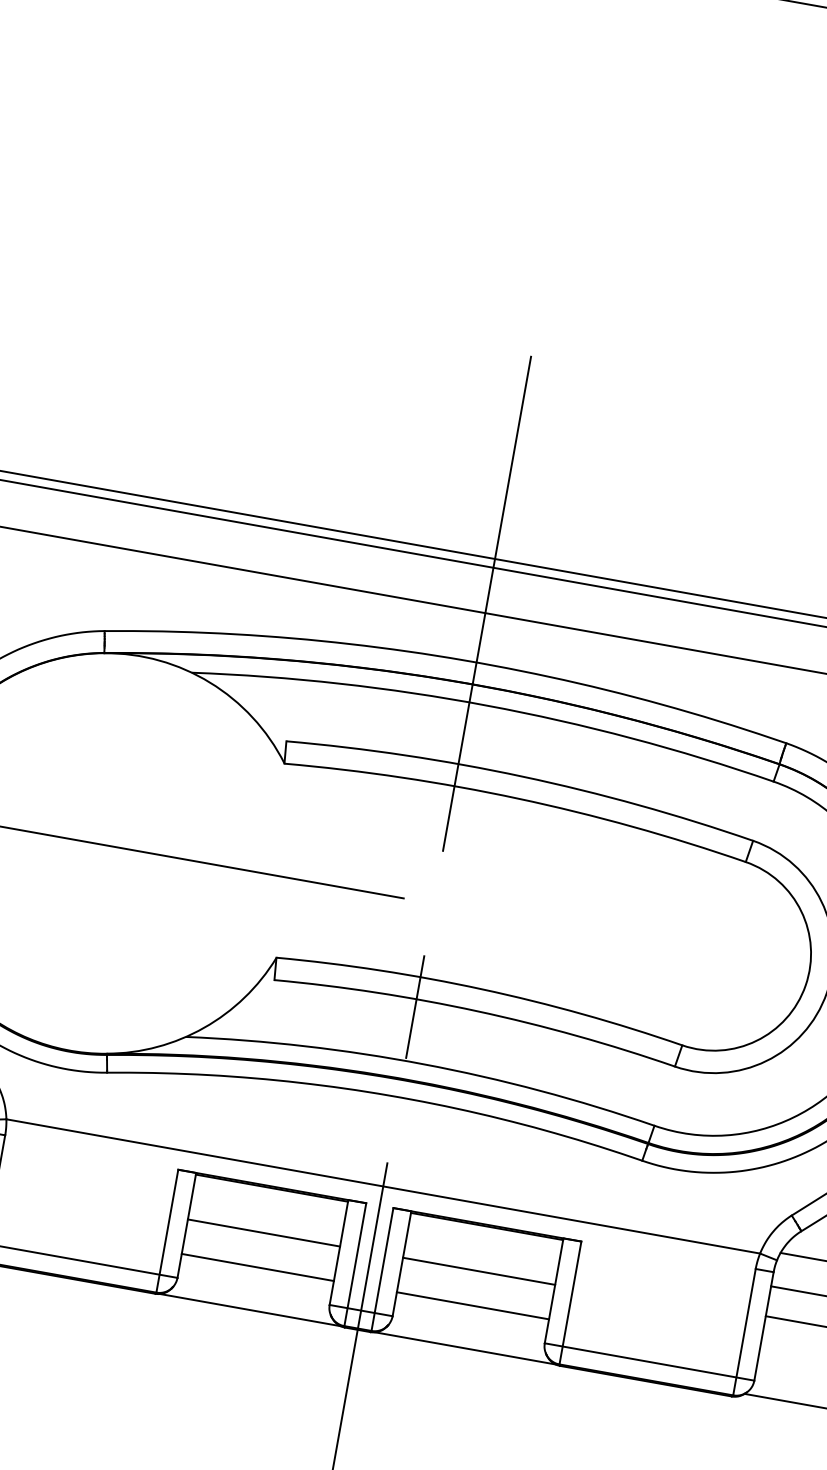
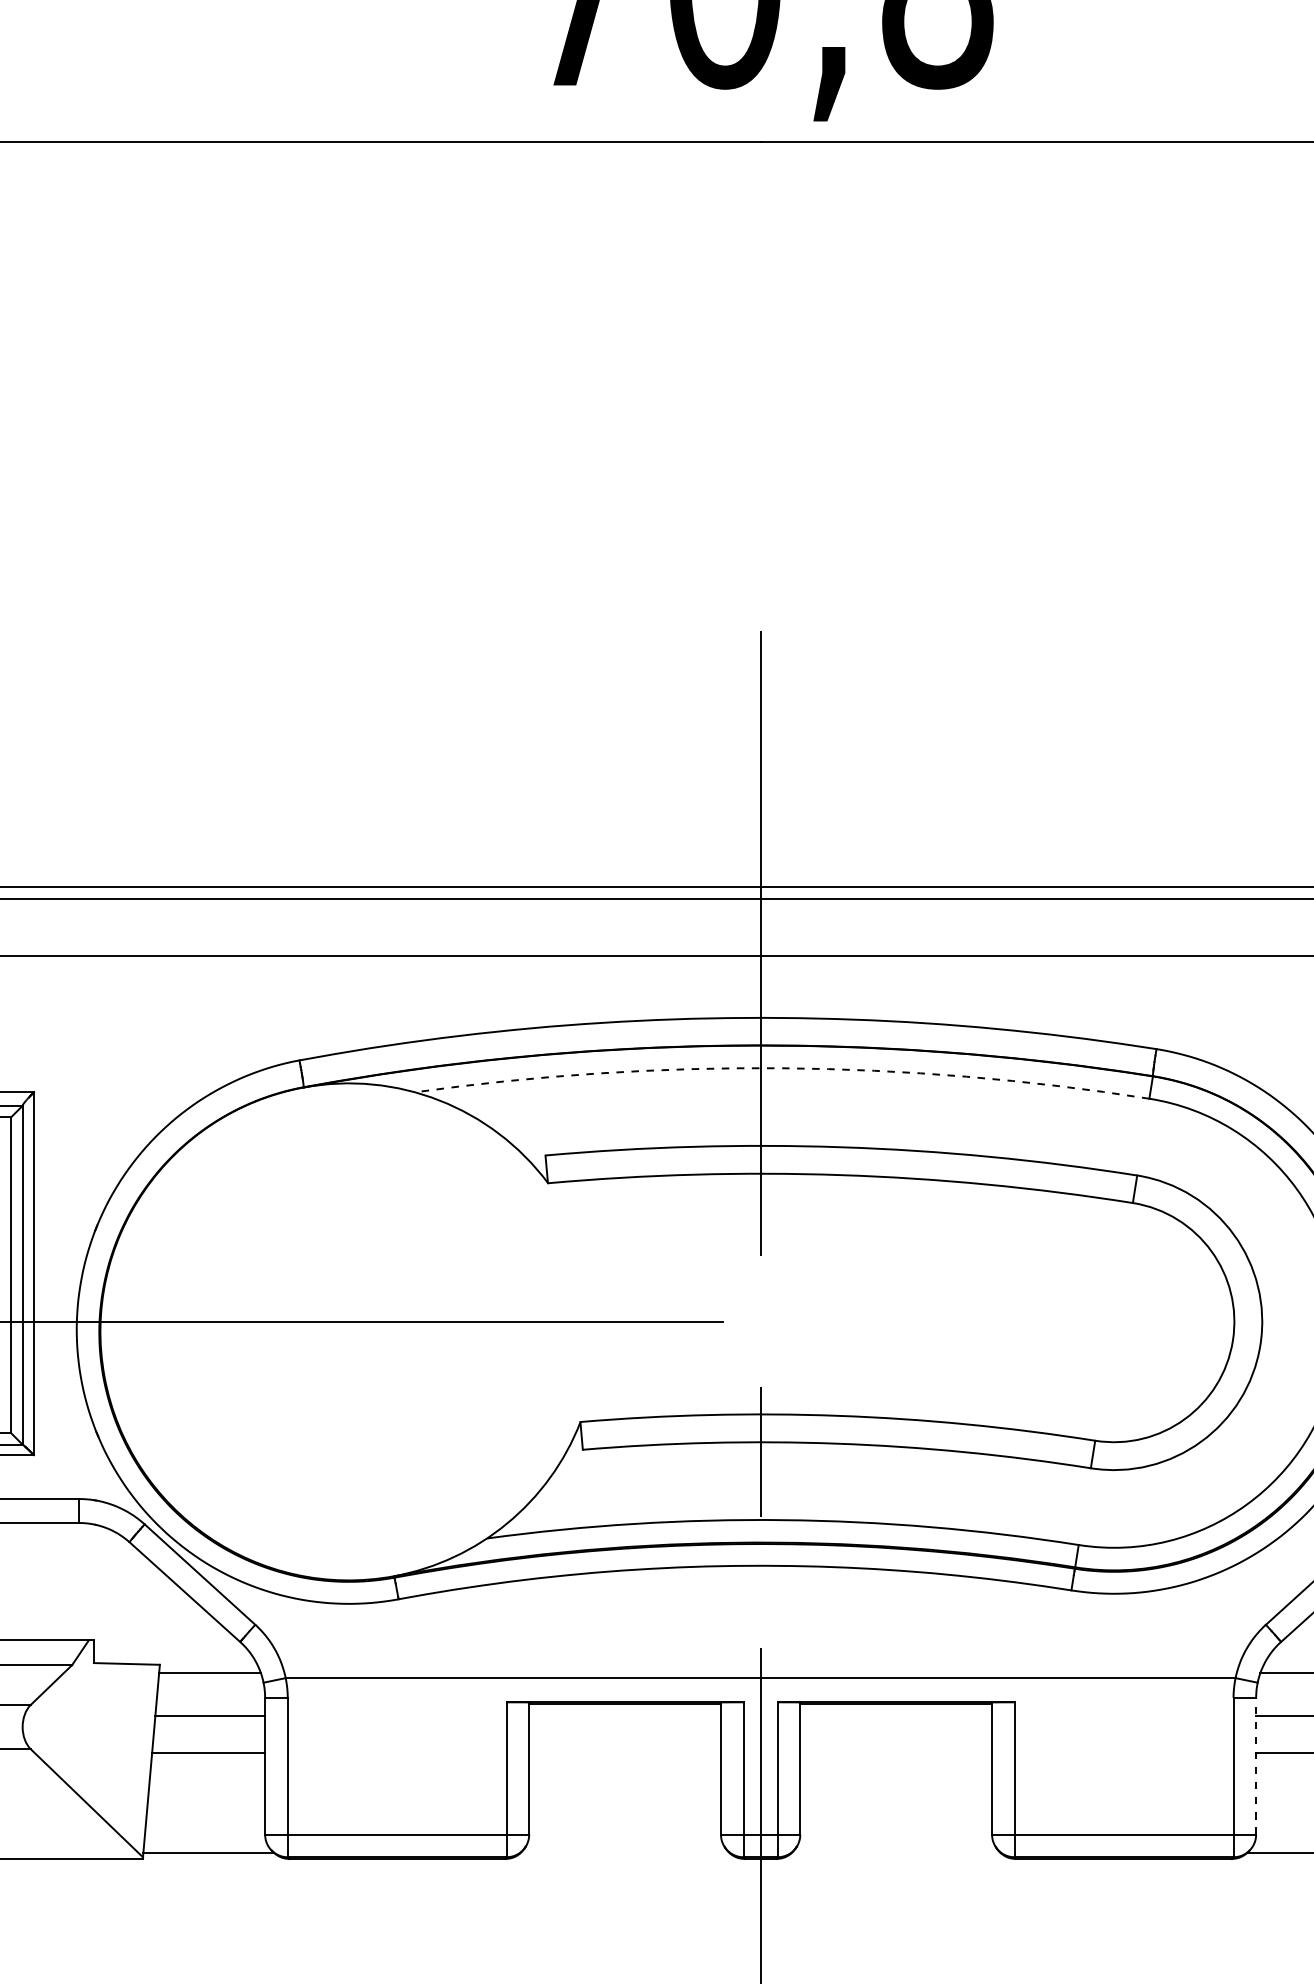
arc: (486, 705) -> (782, 1068), solid -> dashed
line: (263, 1232) -> (624, 1760), removed
line: (257, 1267) -> (624, 1804), removed
line: (479, 1270) -> (896, 1760), removed
line: (473, 1305) -> (896, 1804), removed
line: (250, 1310) -> (625, 1858), removed
line: (764, 1325) -> (1256, 1765), solid -> dashed
line: (465, 1348) -> (896, 1858), removed

